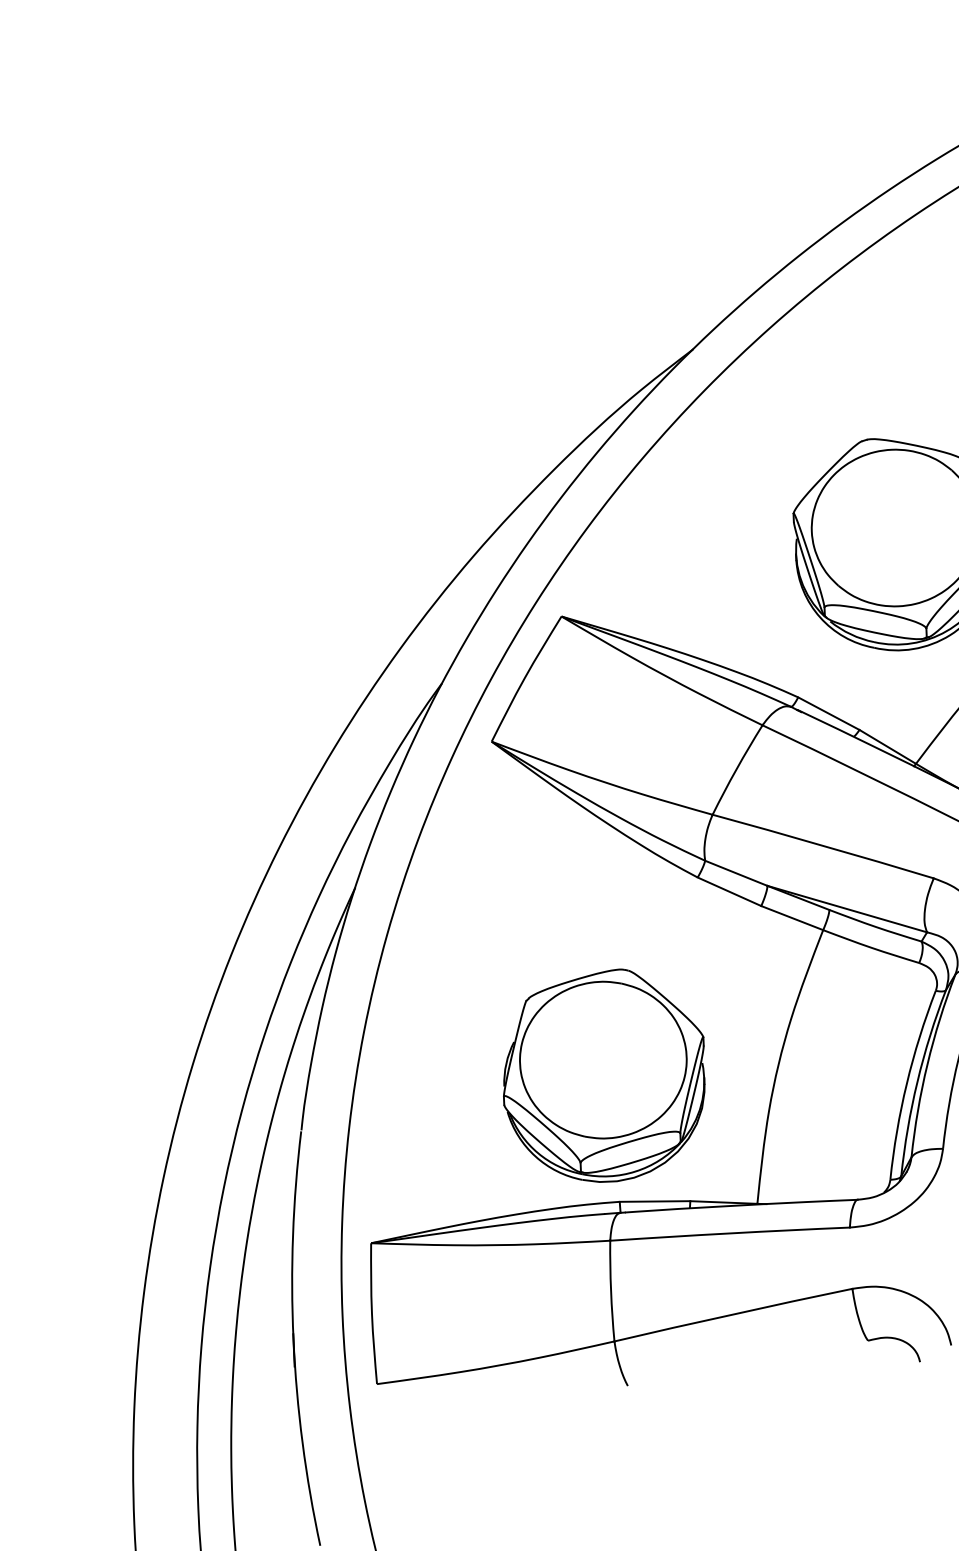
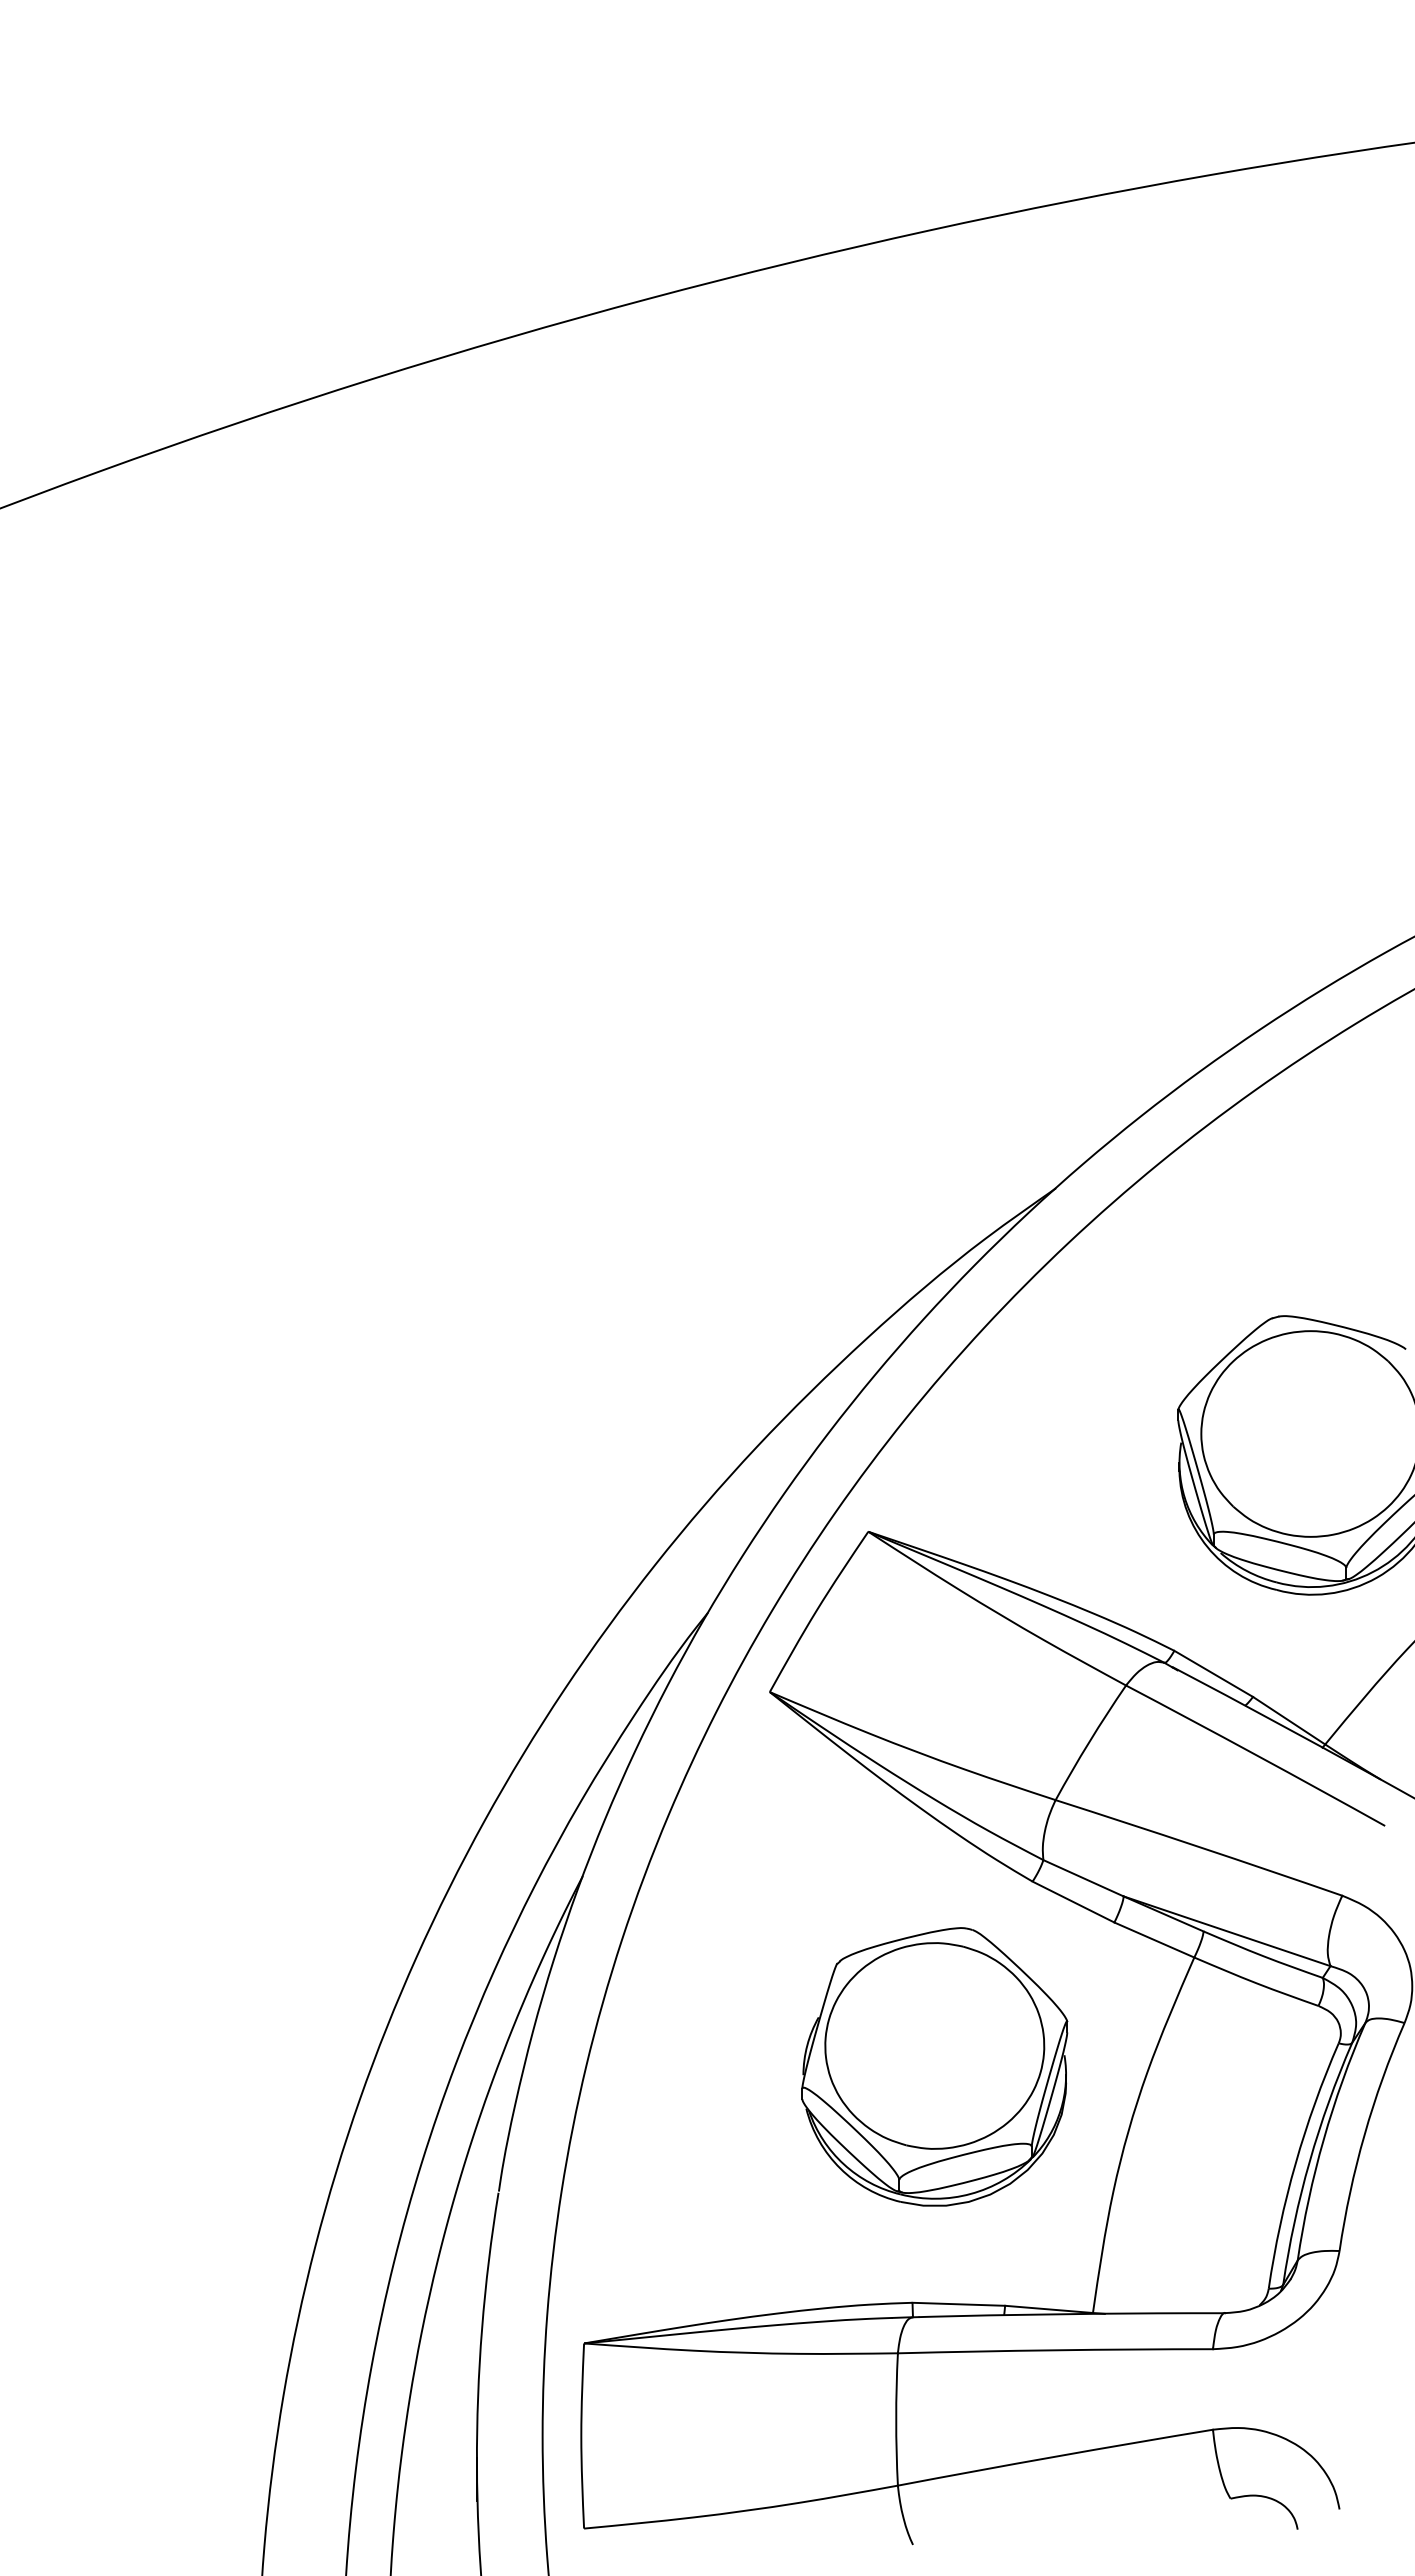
part: (603, 1075) -> (934, 2066), moved

